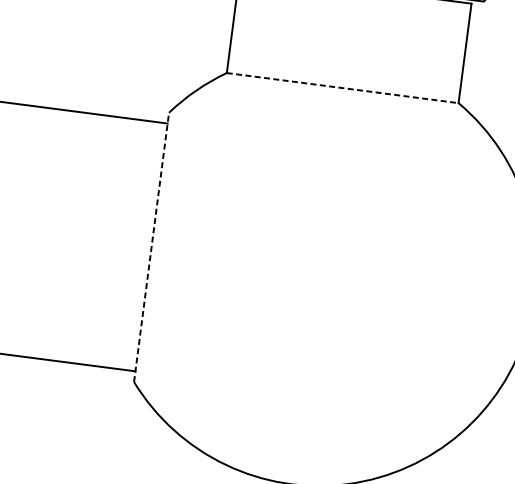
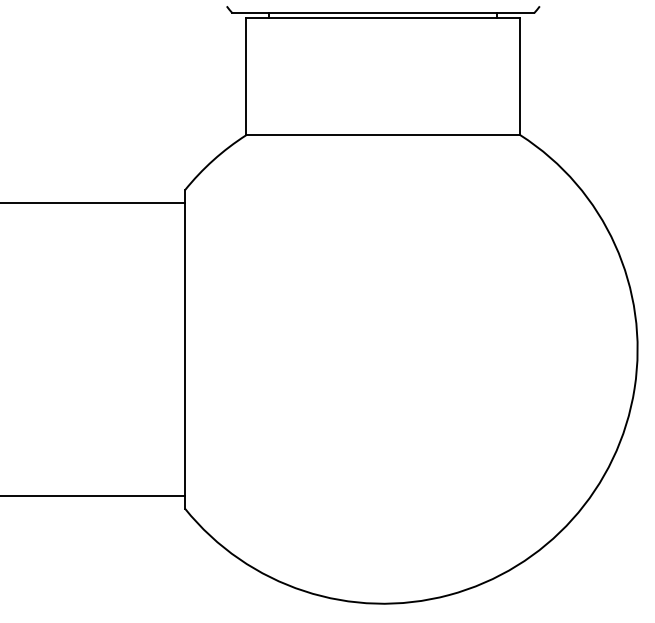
line: (342, 88) -> (383, 135), dashed -> solid
line: (152, 246) -> (185, 348), dashed -> solid

